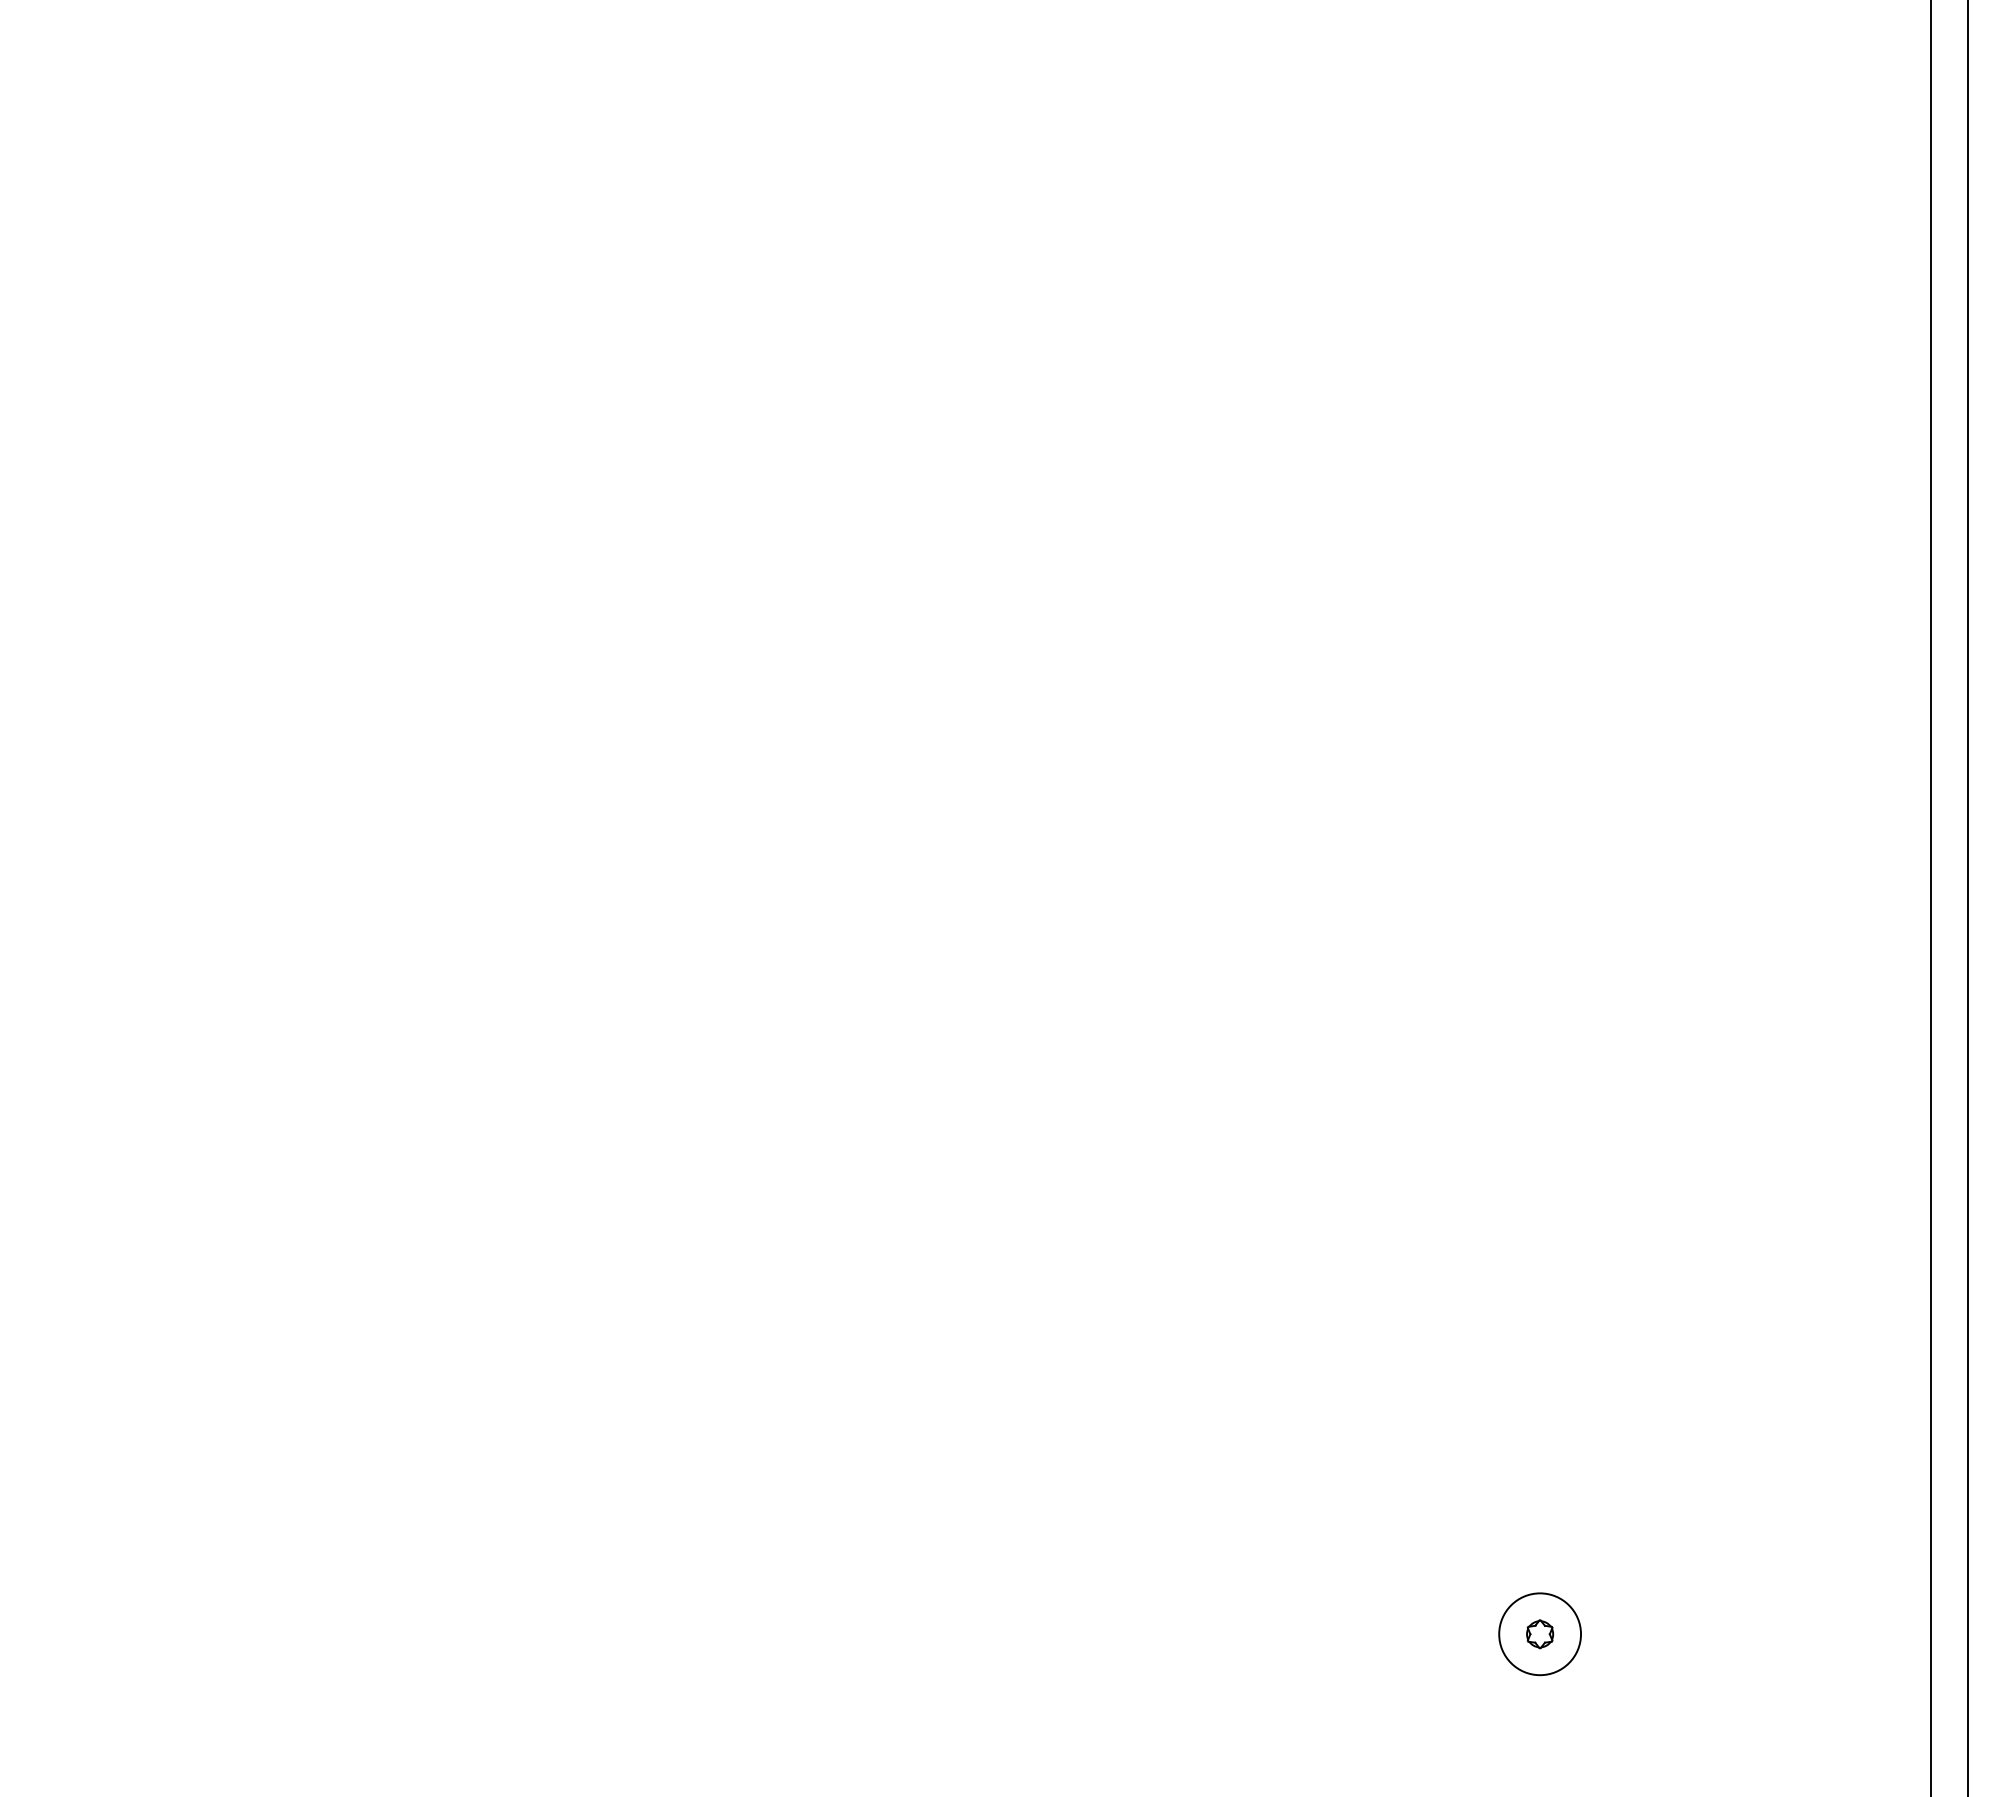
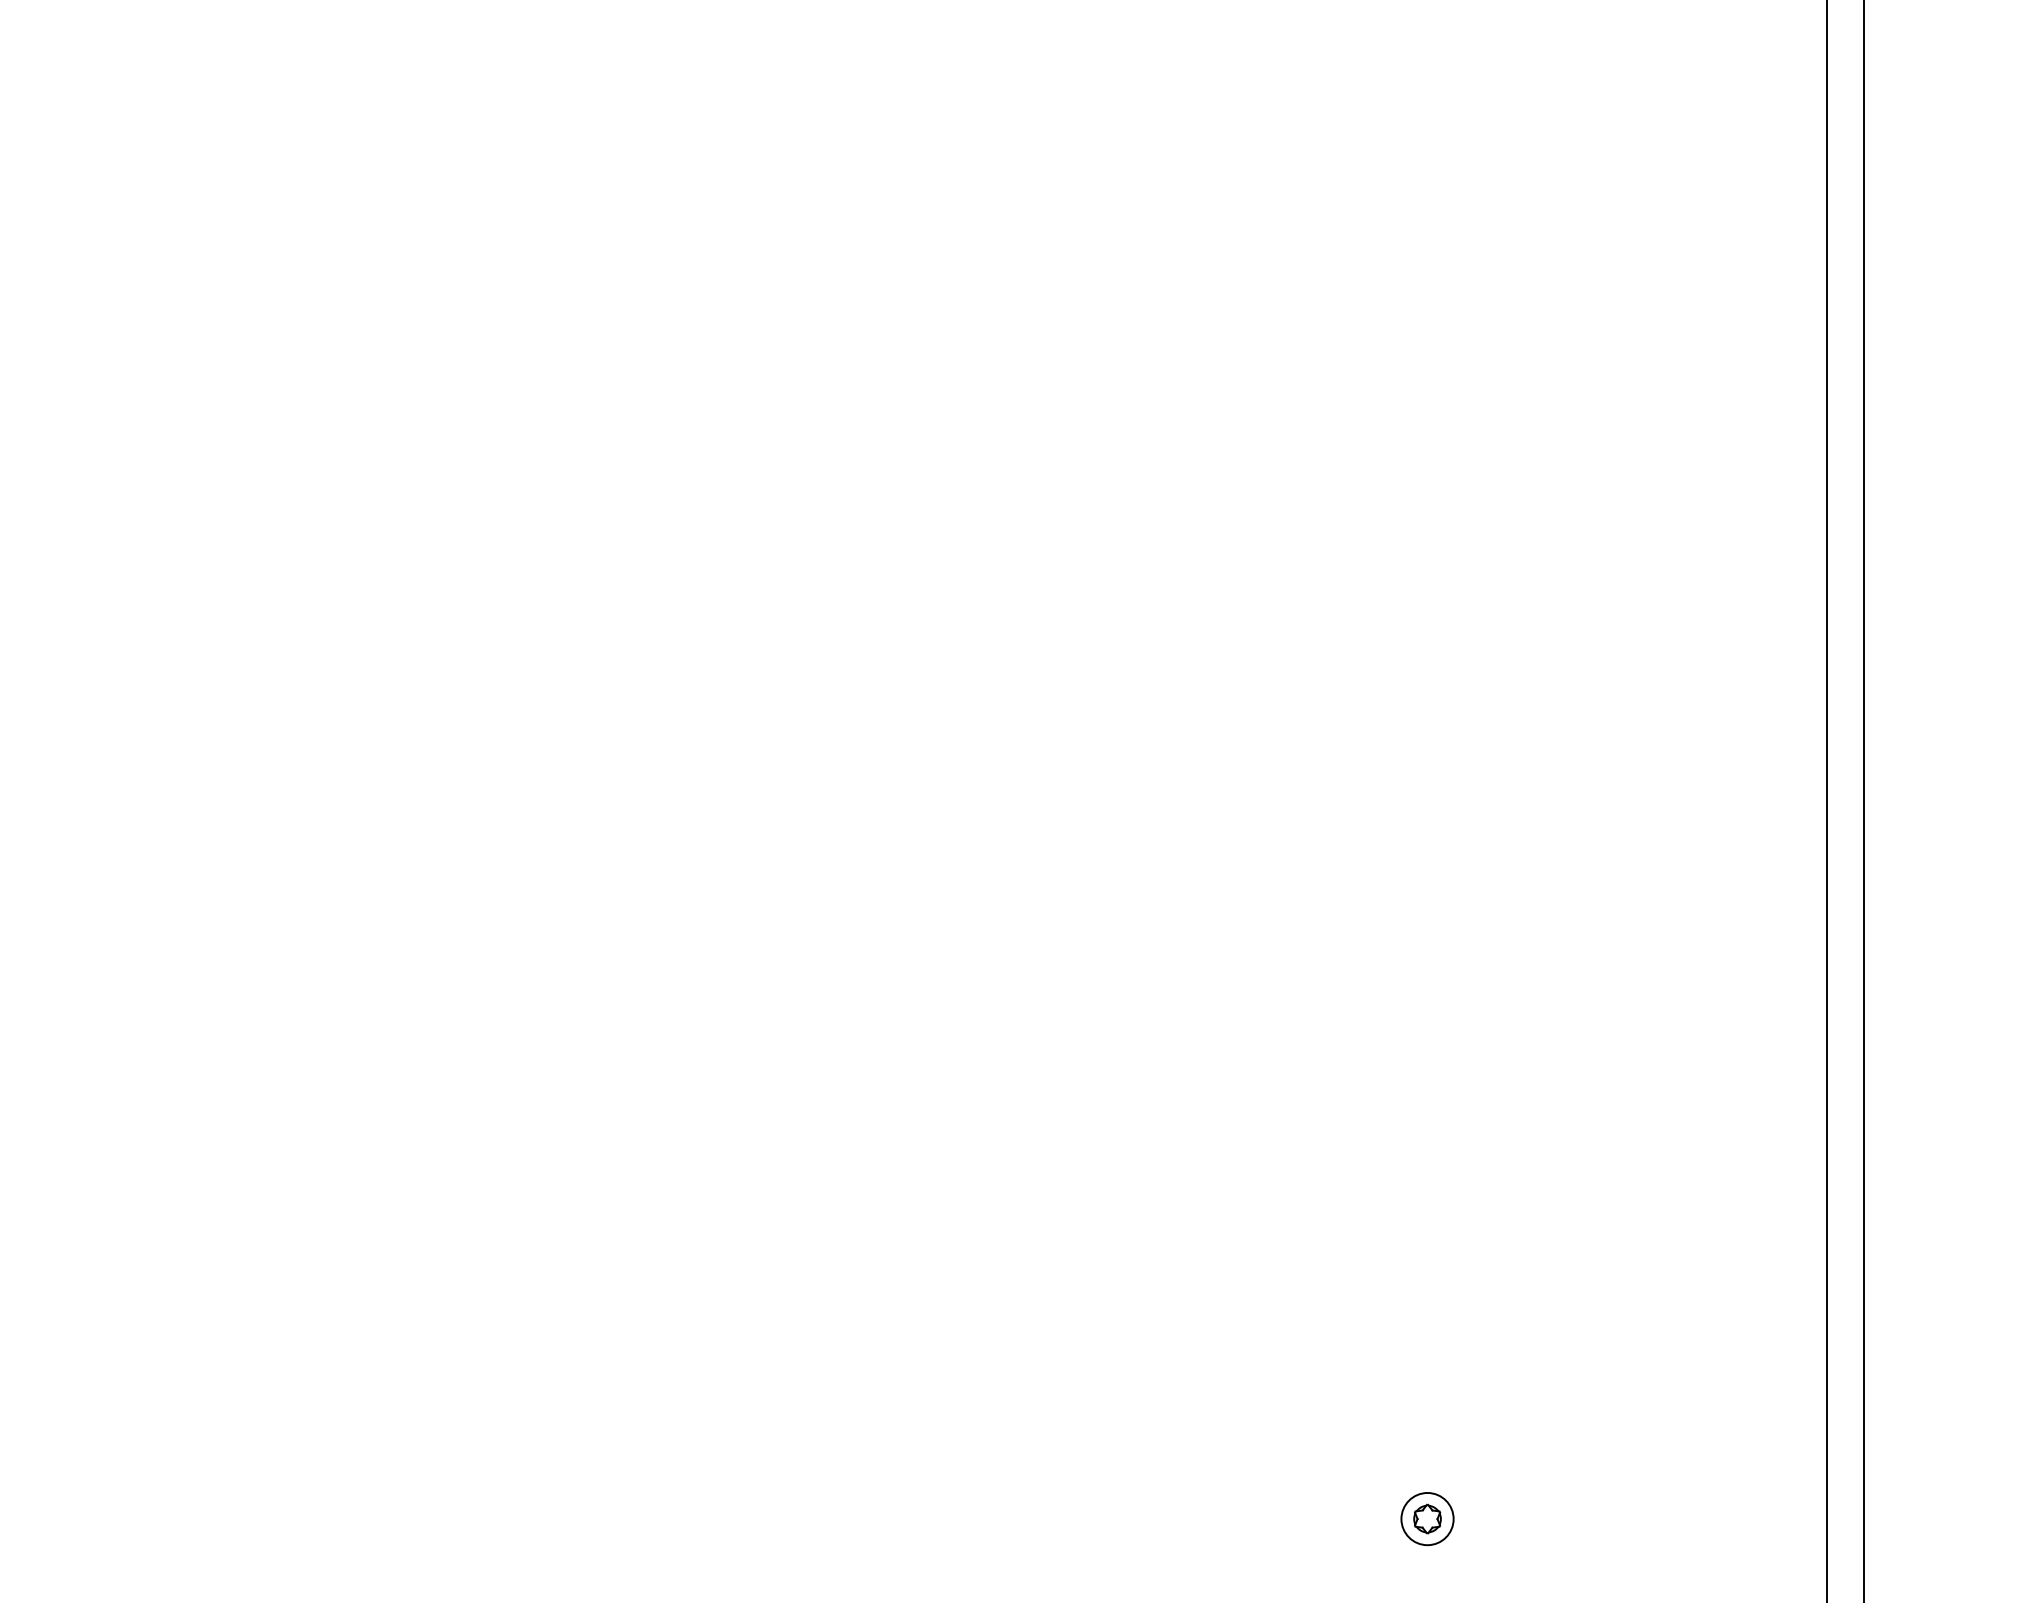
circle: (1539, 1633) -> (1426, 1518), size x0.62

